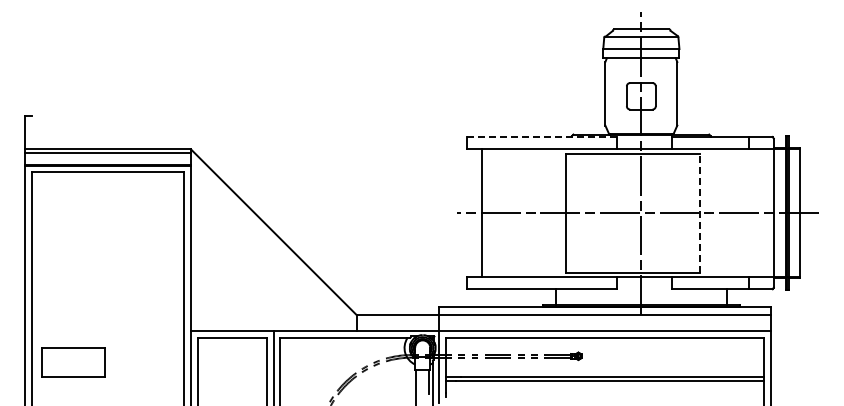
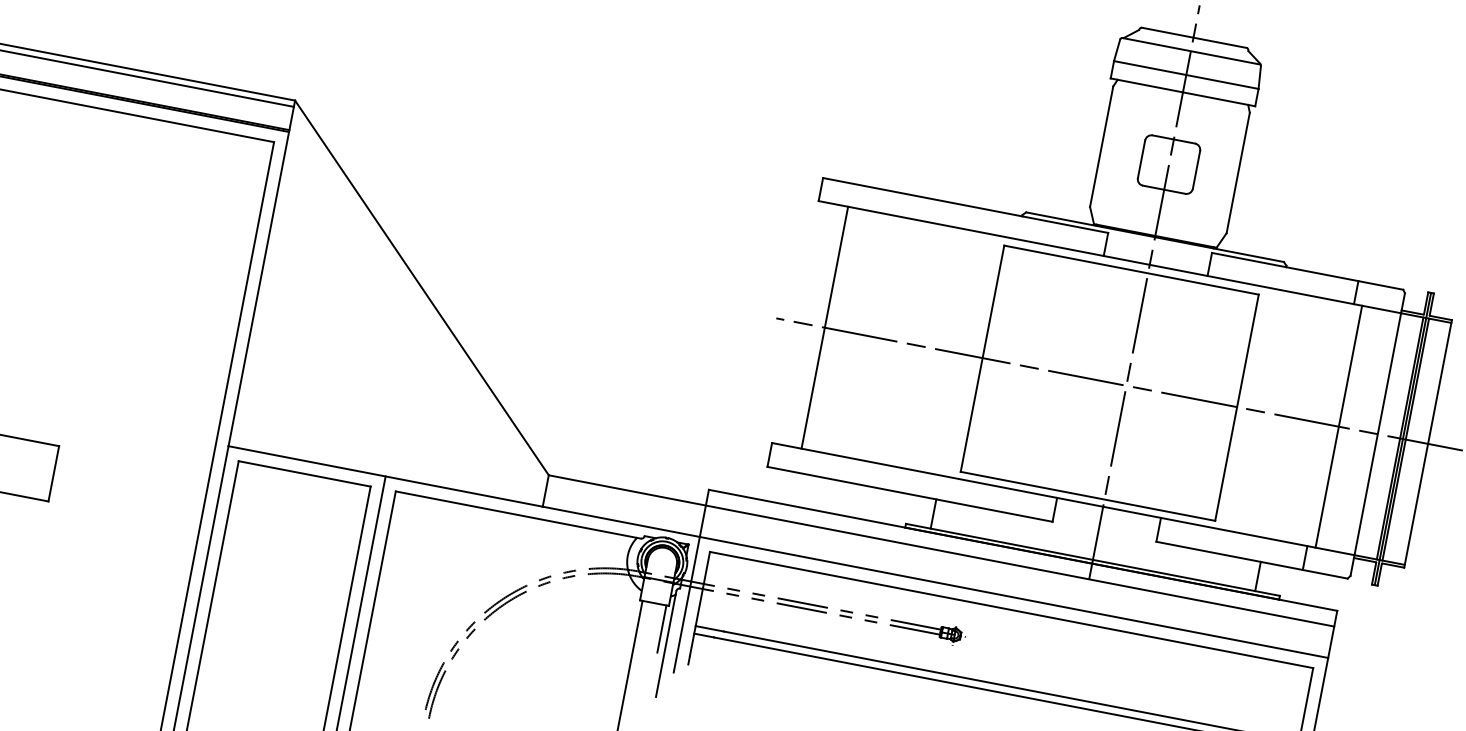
line: (541, 136) -> (964, 204), dashed -> solid
line: (753, 212) -> (1339, 426), added
line: (699, 213) -> (1236, 408), dashed -> solid

